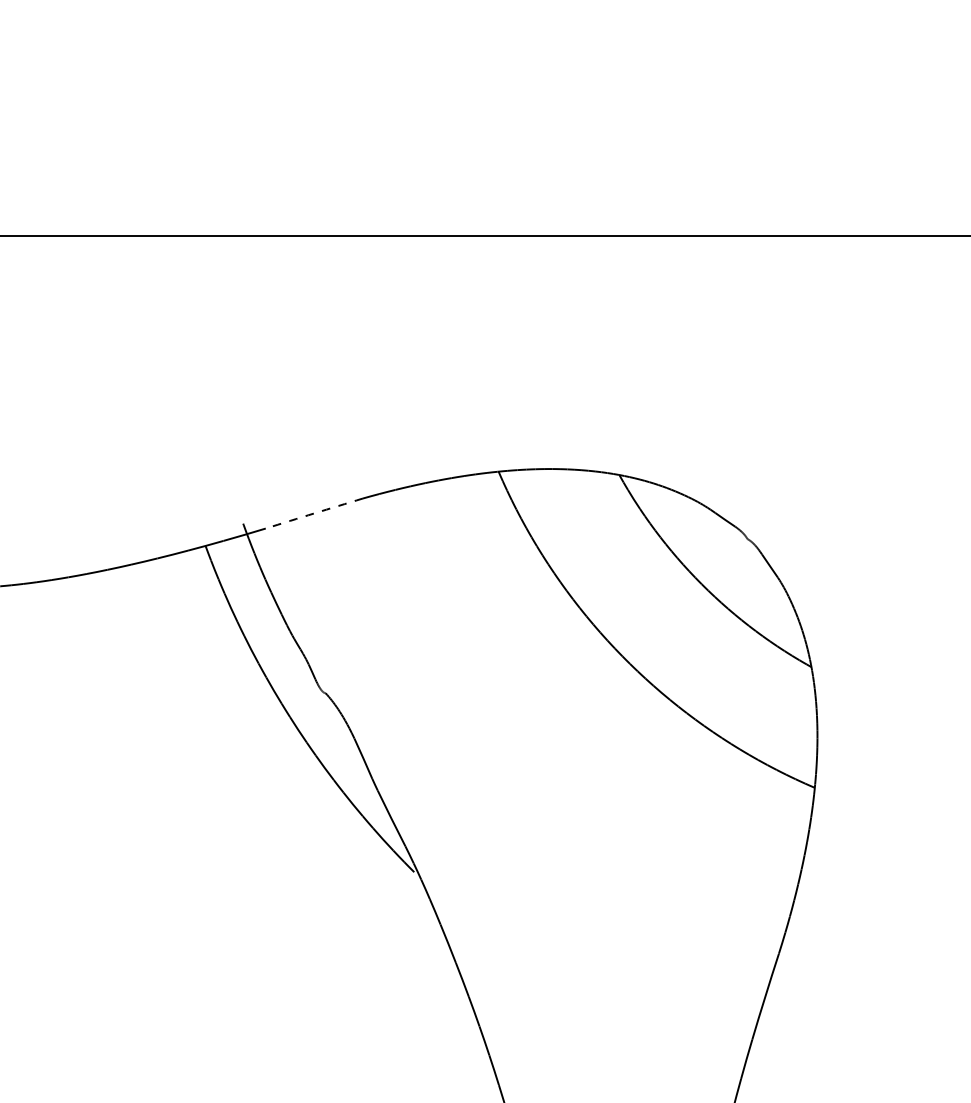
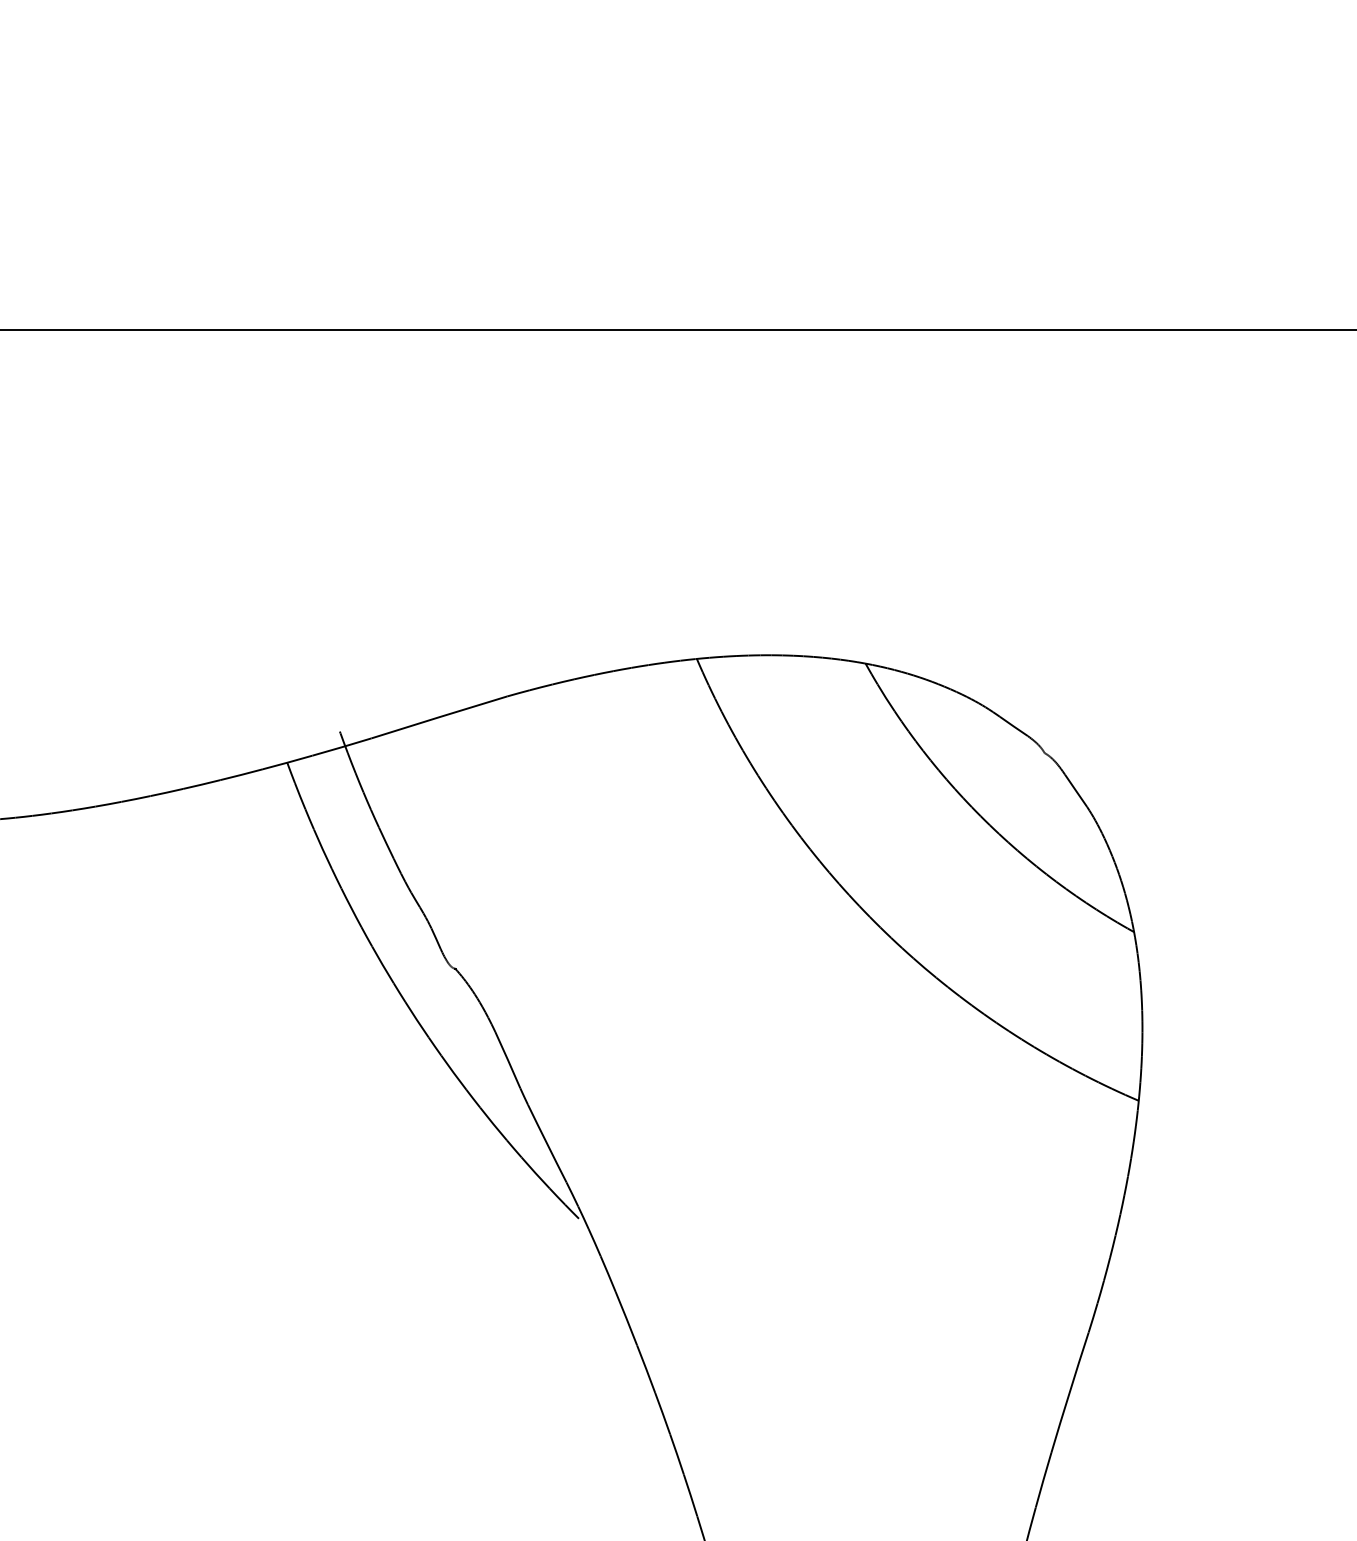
arc: (314, 513) -> (439, 717), dashed -> solid

